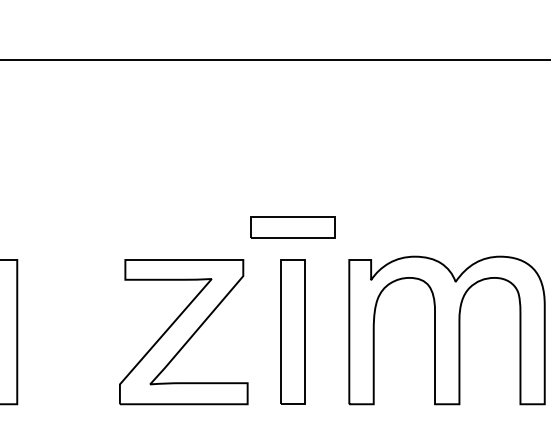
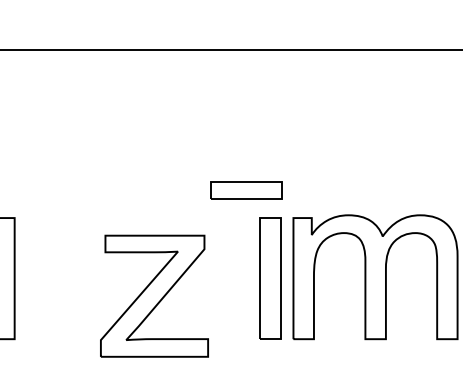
part: (292, 331) -> (270, 278), moved
part: (183, 332) -> (154, 296), moved

